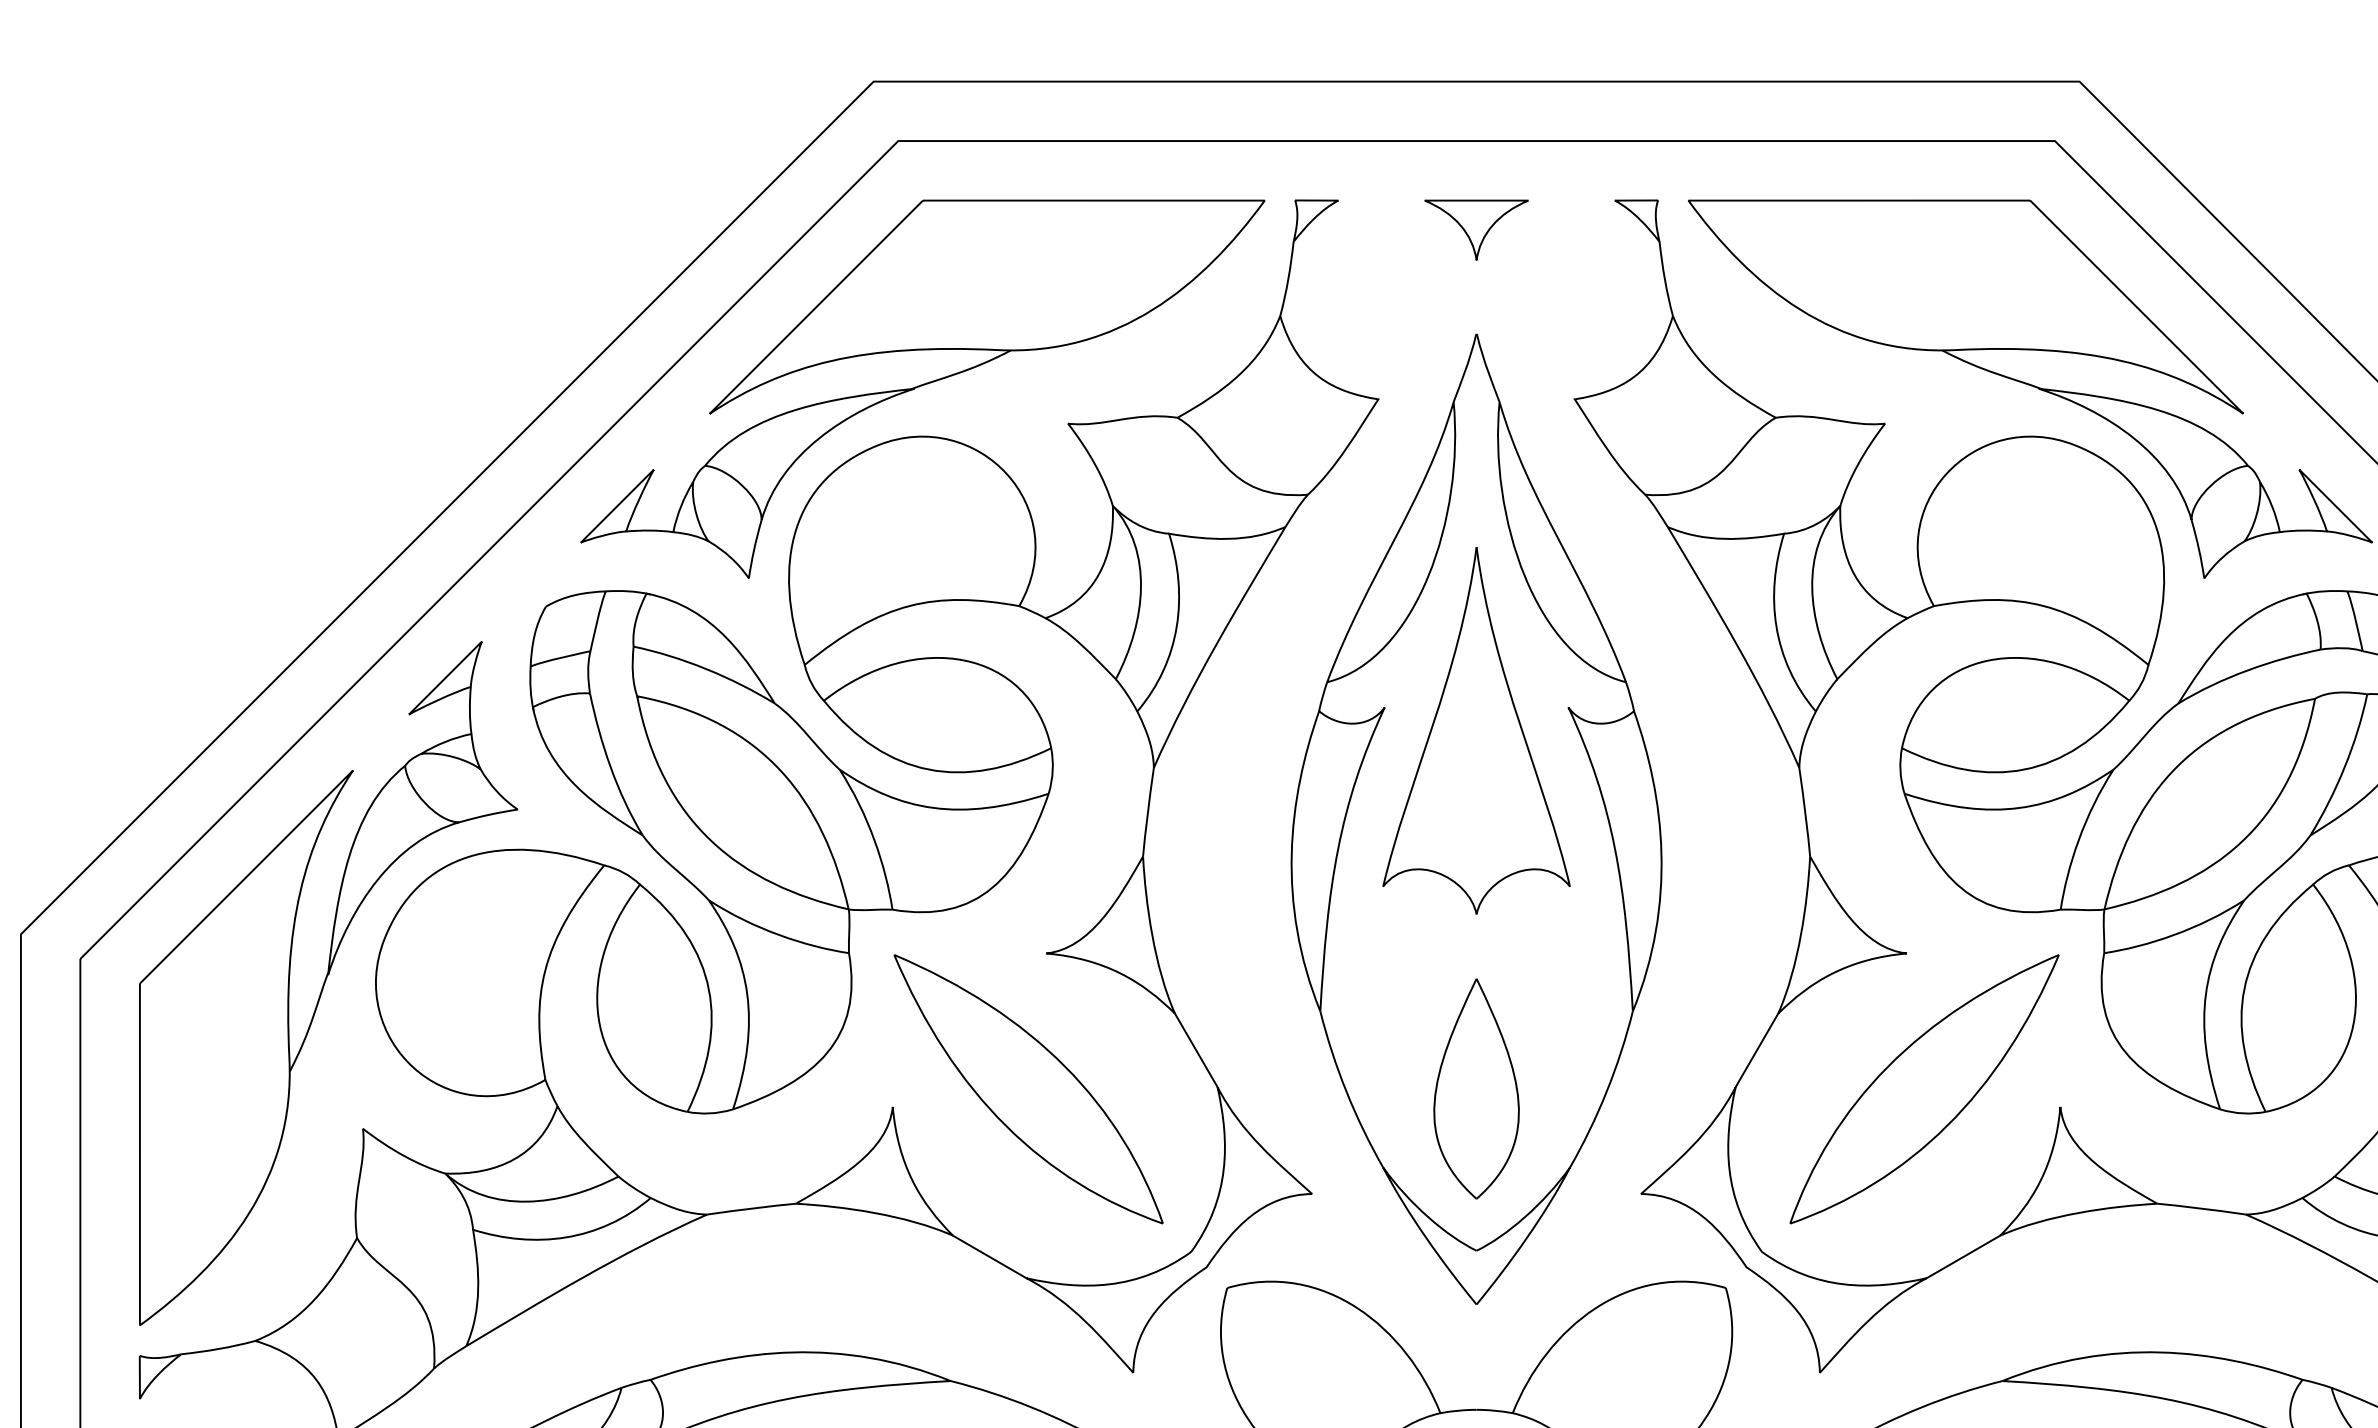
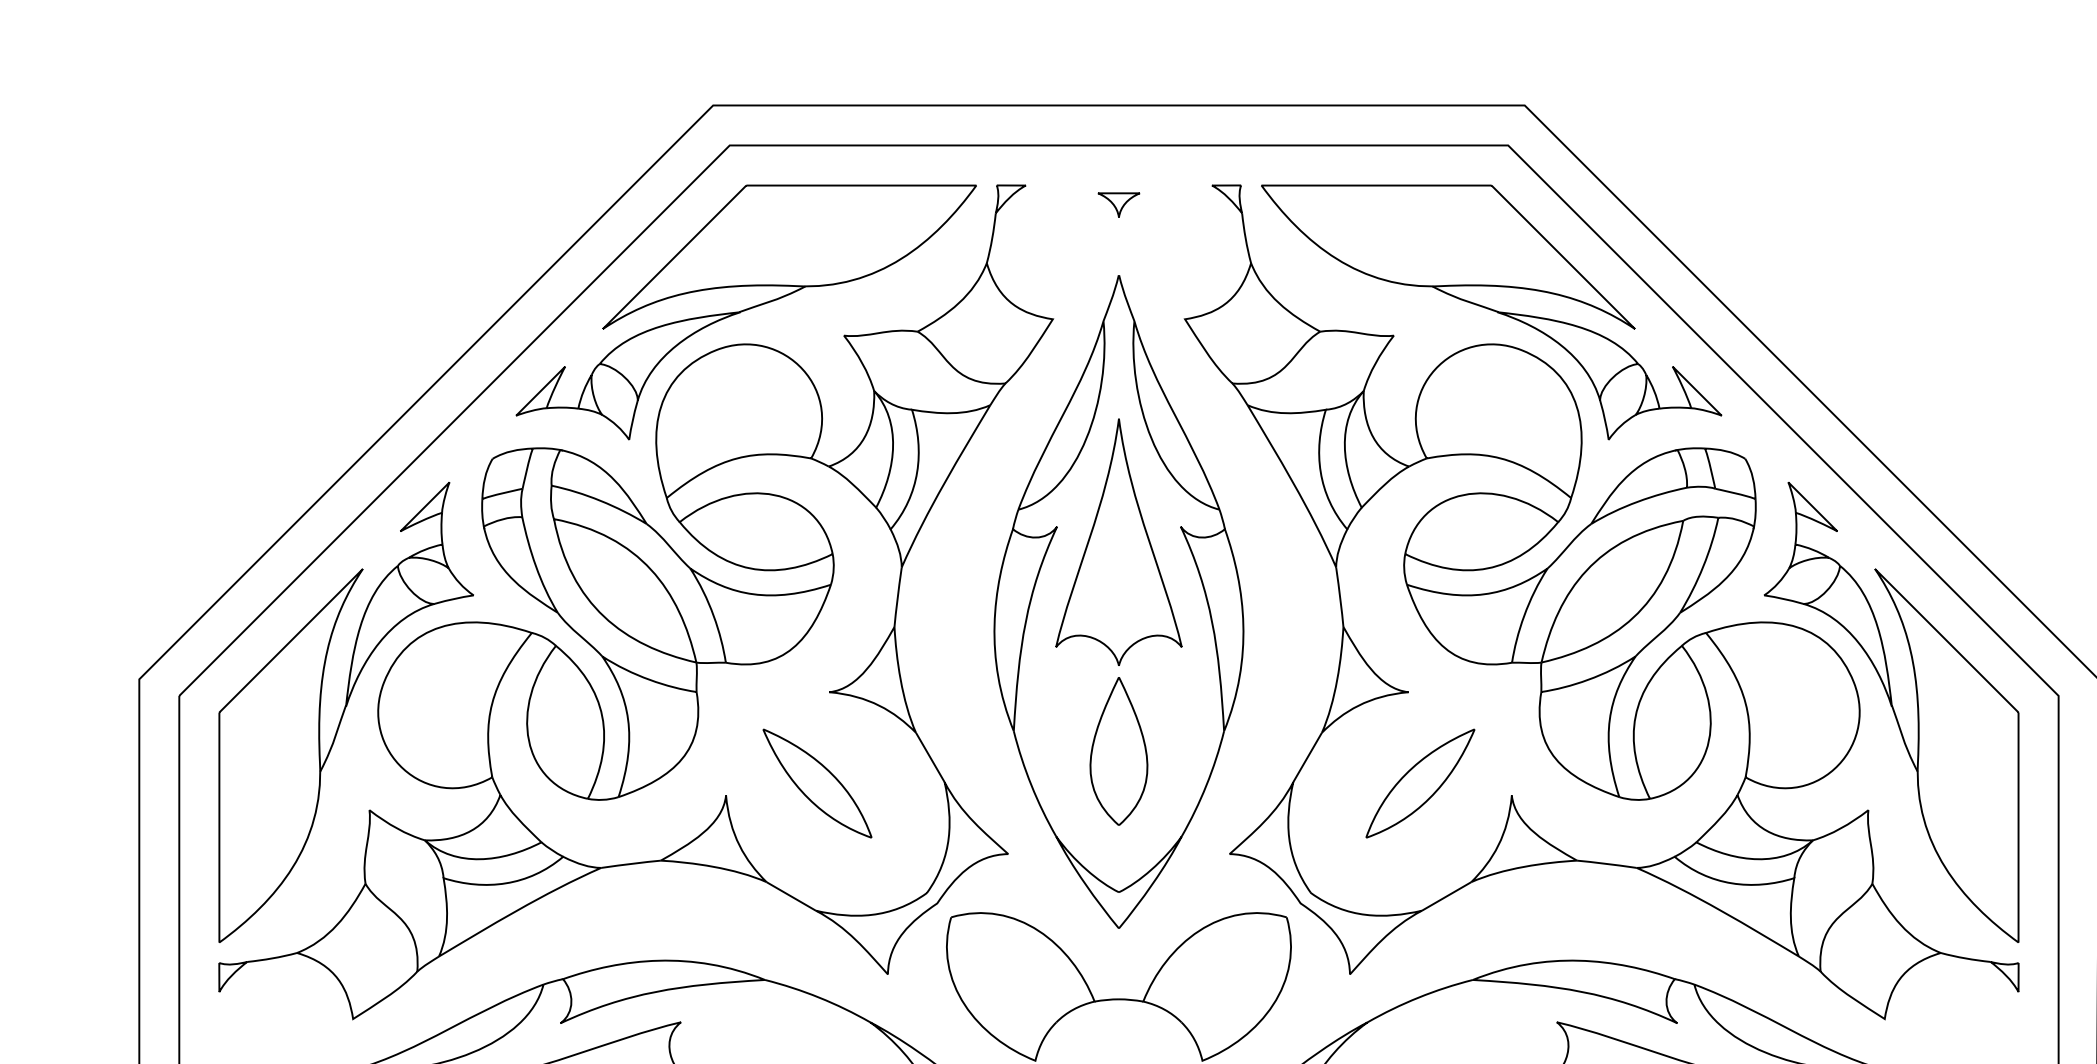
part: (1475, 228) -> (1118, 204), size x0.6
part: (1028, 1089) -> (817, 783), size x0.6
part: (1475, 1089) -> (1118, 751), moved
part: (1924, 1089) -> (1420, 783), size x0.6

